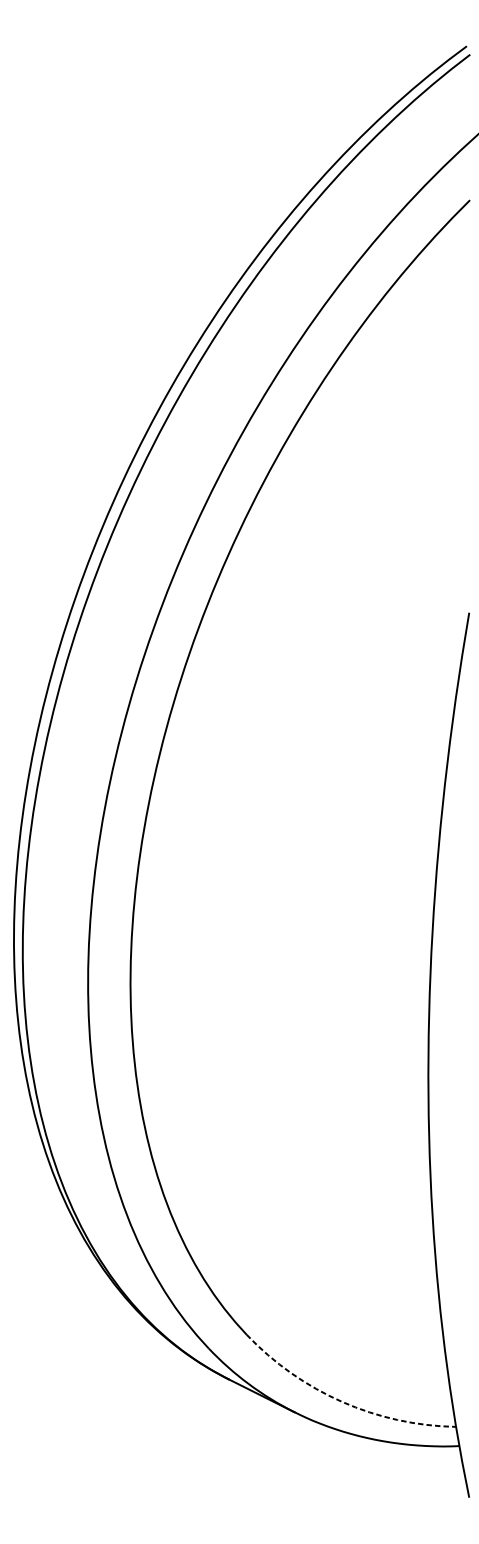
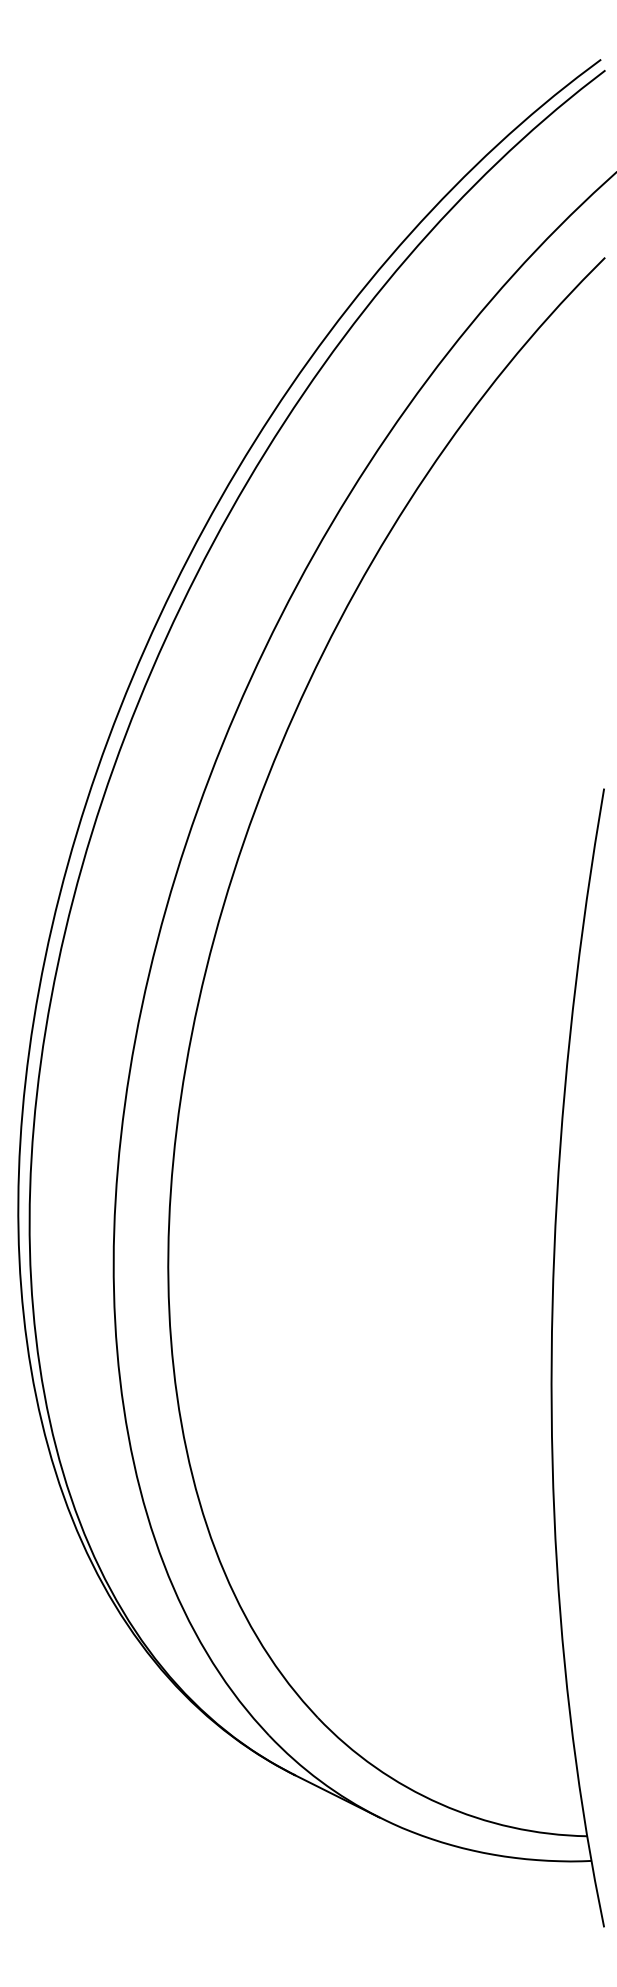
arc: (342, 1402) -> (440, 1804), dashed -> solid

